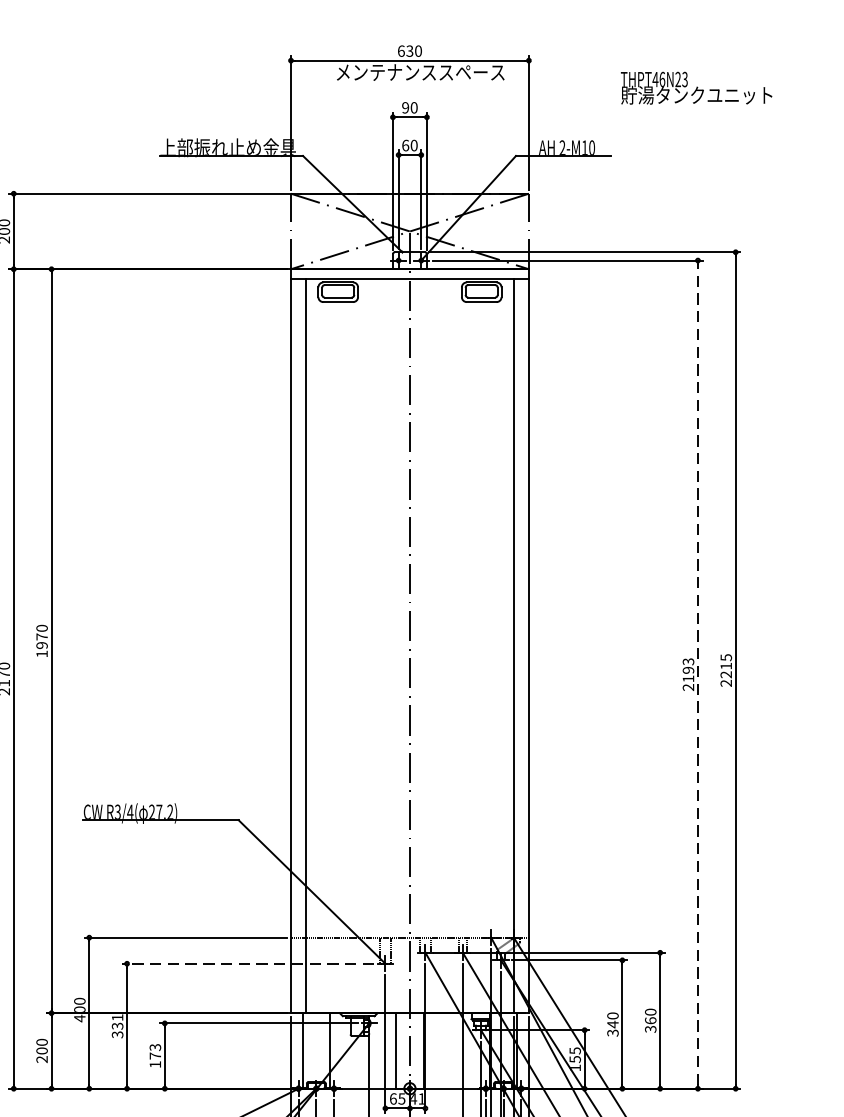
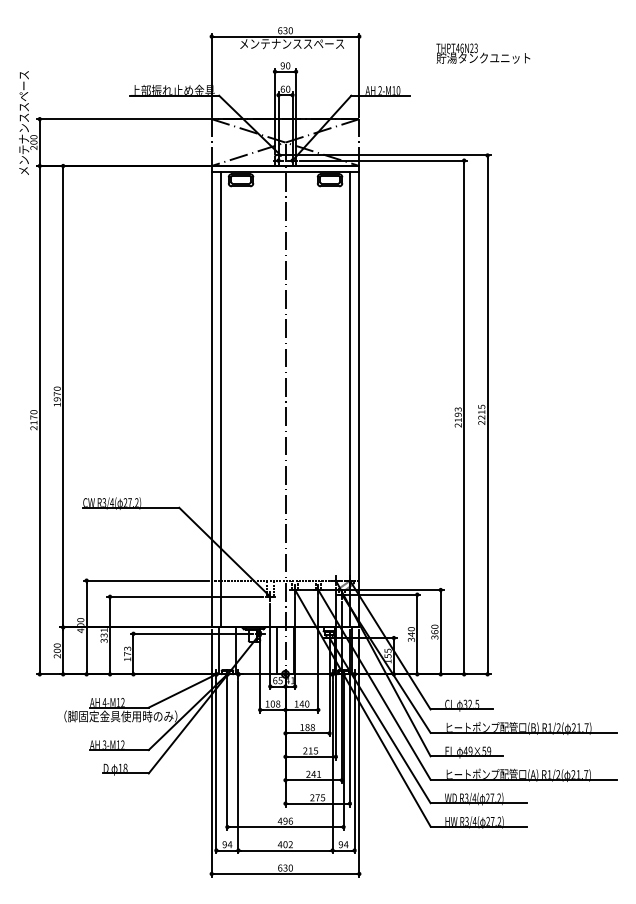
text: (696, 87) -> (483, 53), moved
line: (698, 674) -> (464, 417), dashed -> solid
line: (247, 963) -> (184, 596), dashed -> solid

